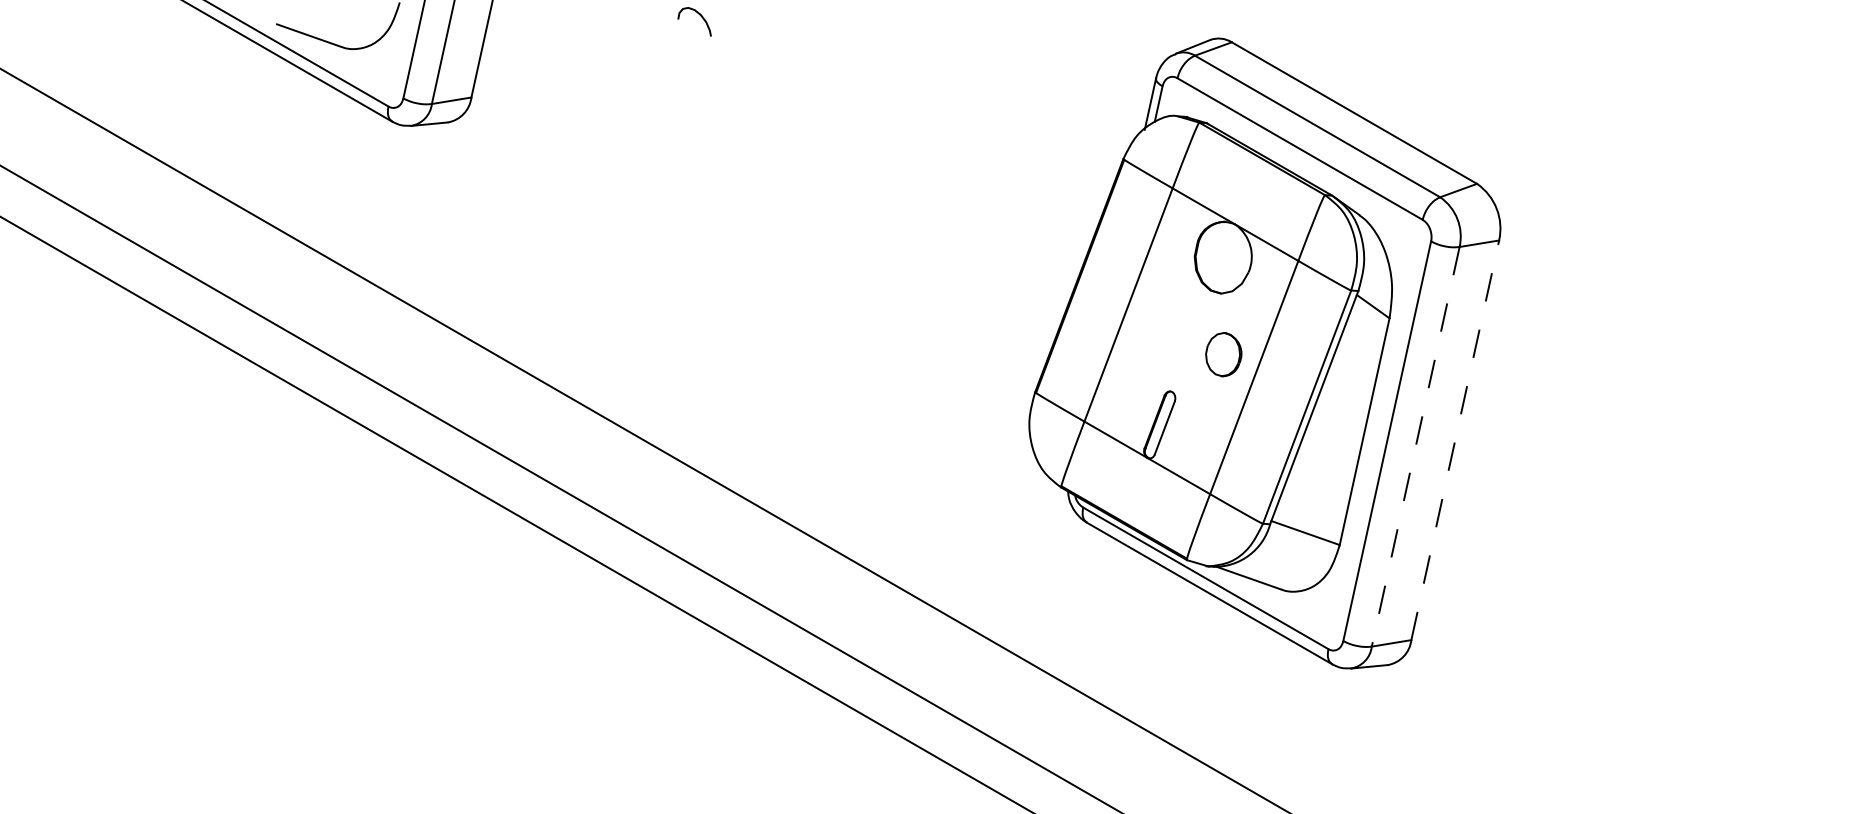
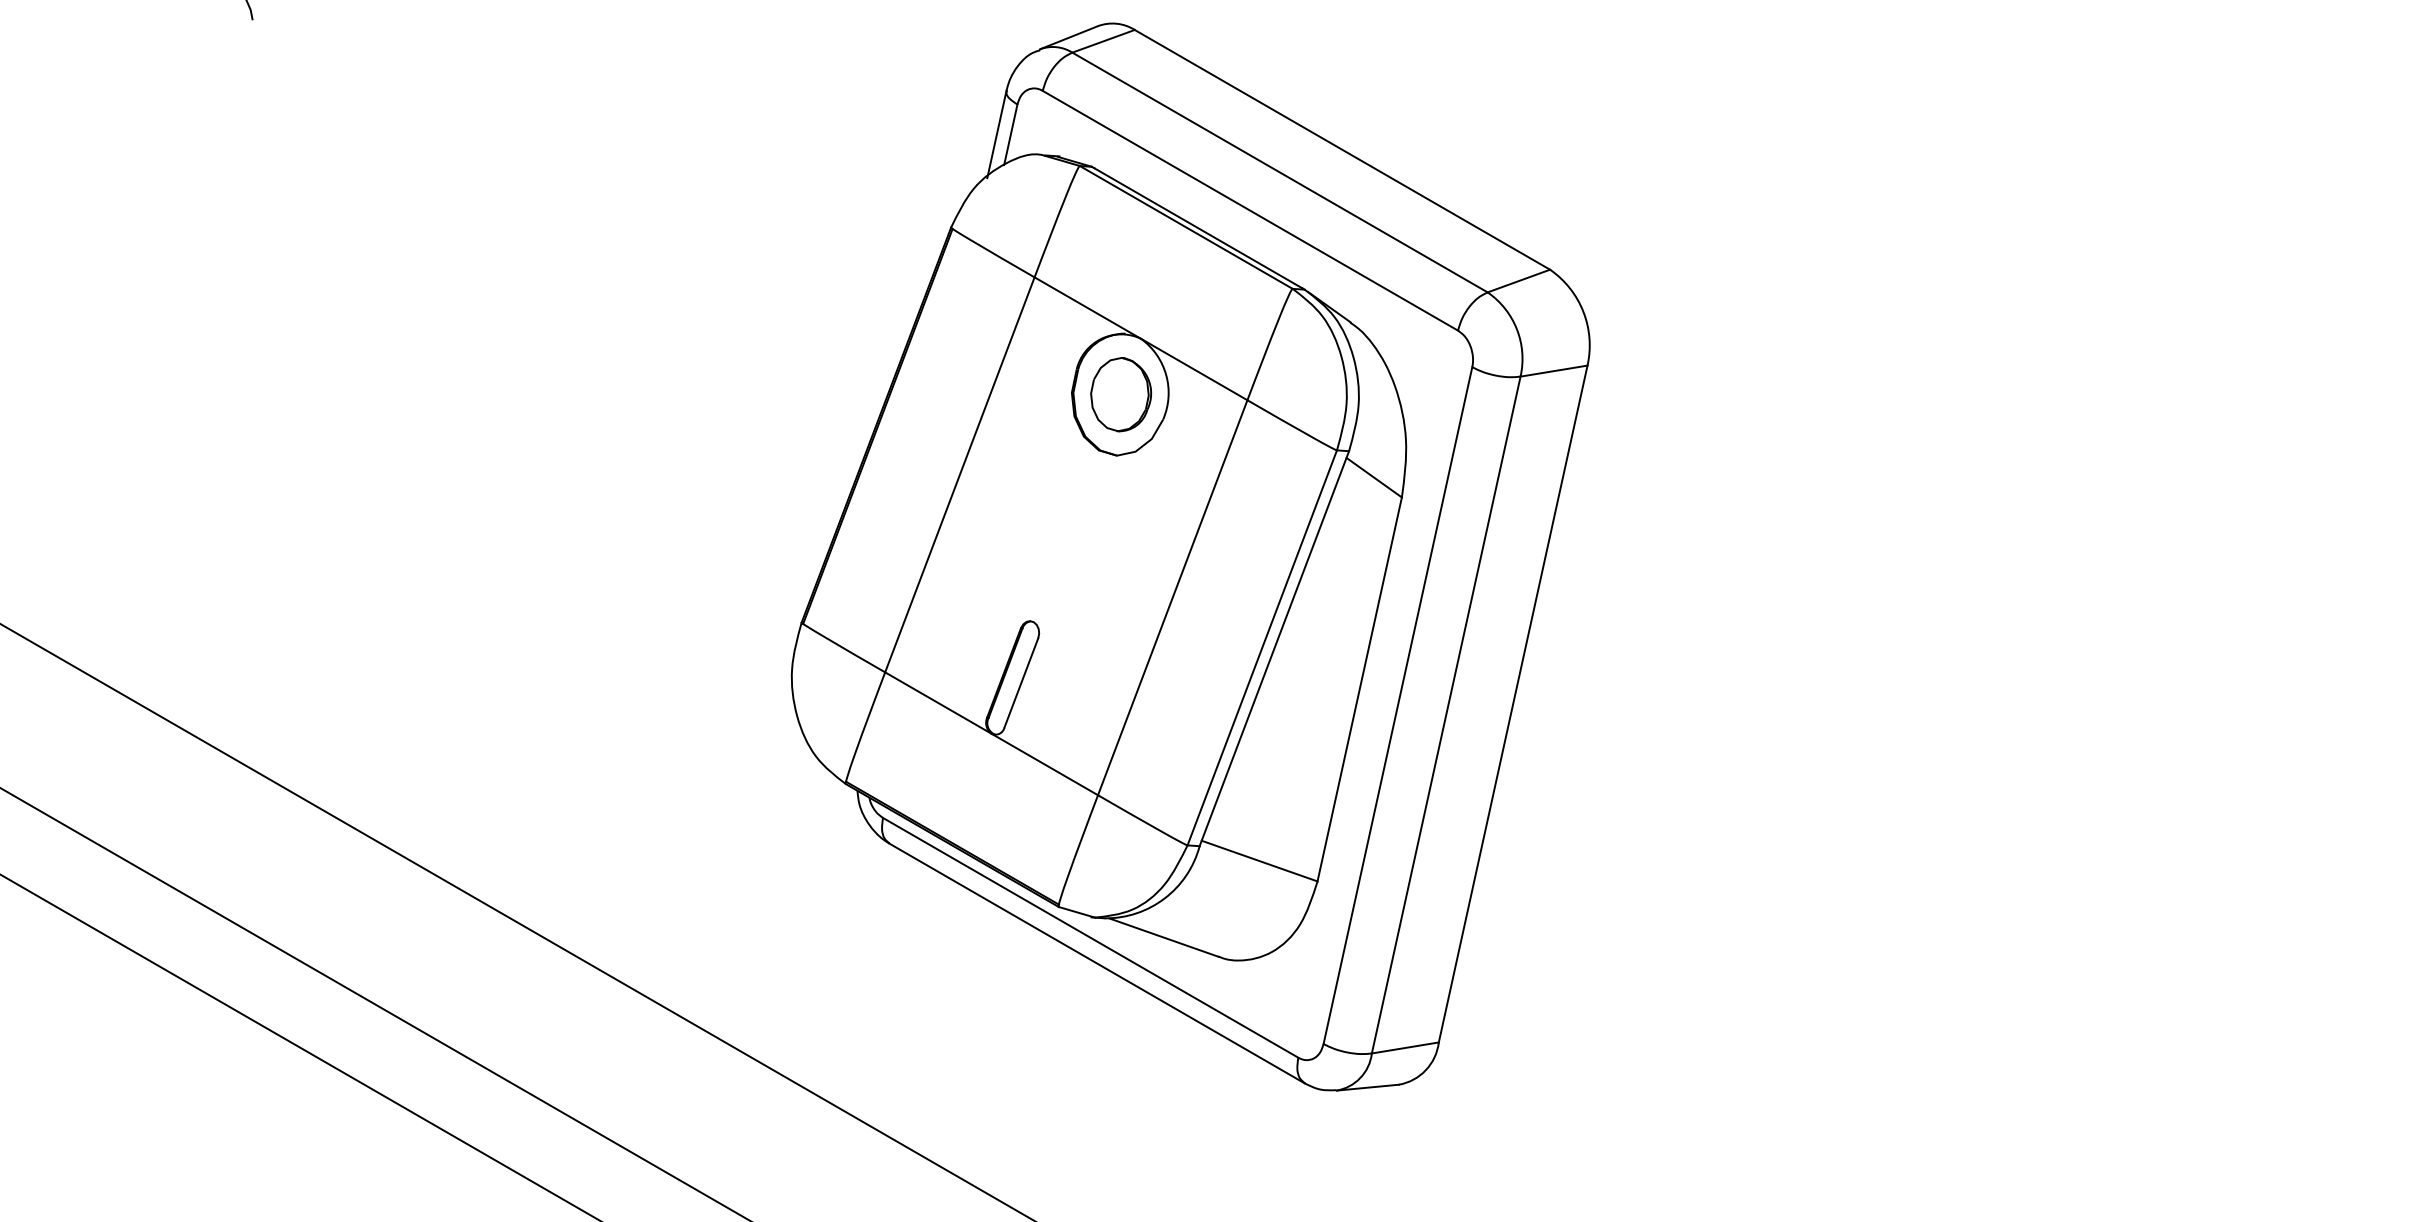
part: (1223, 354) -> (1120, 394), moved
line: (1455, 440) -> (1513, 704), dashed -> solid
line: (1415, 446) -> (1445, 714), dashed -> solid

